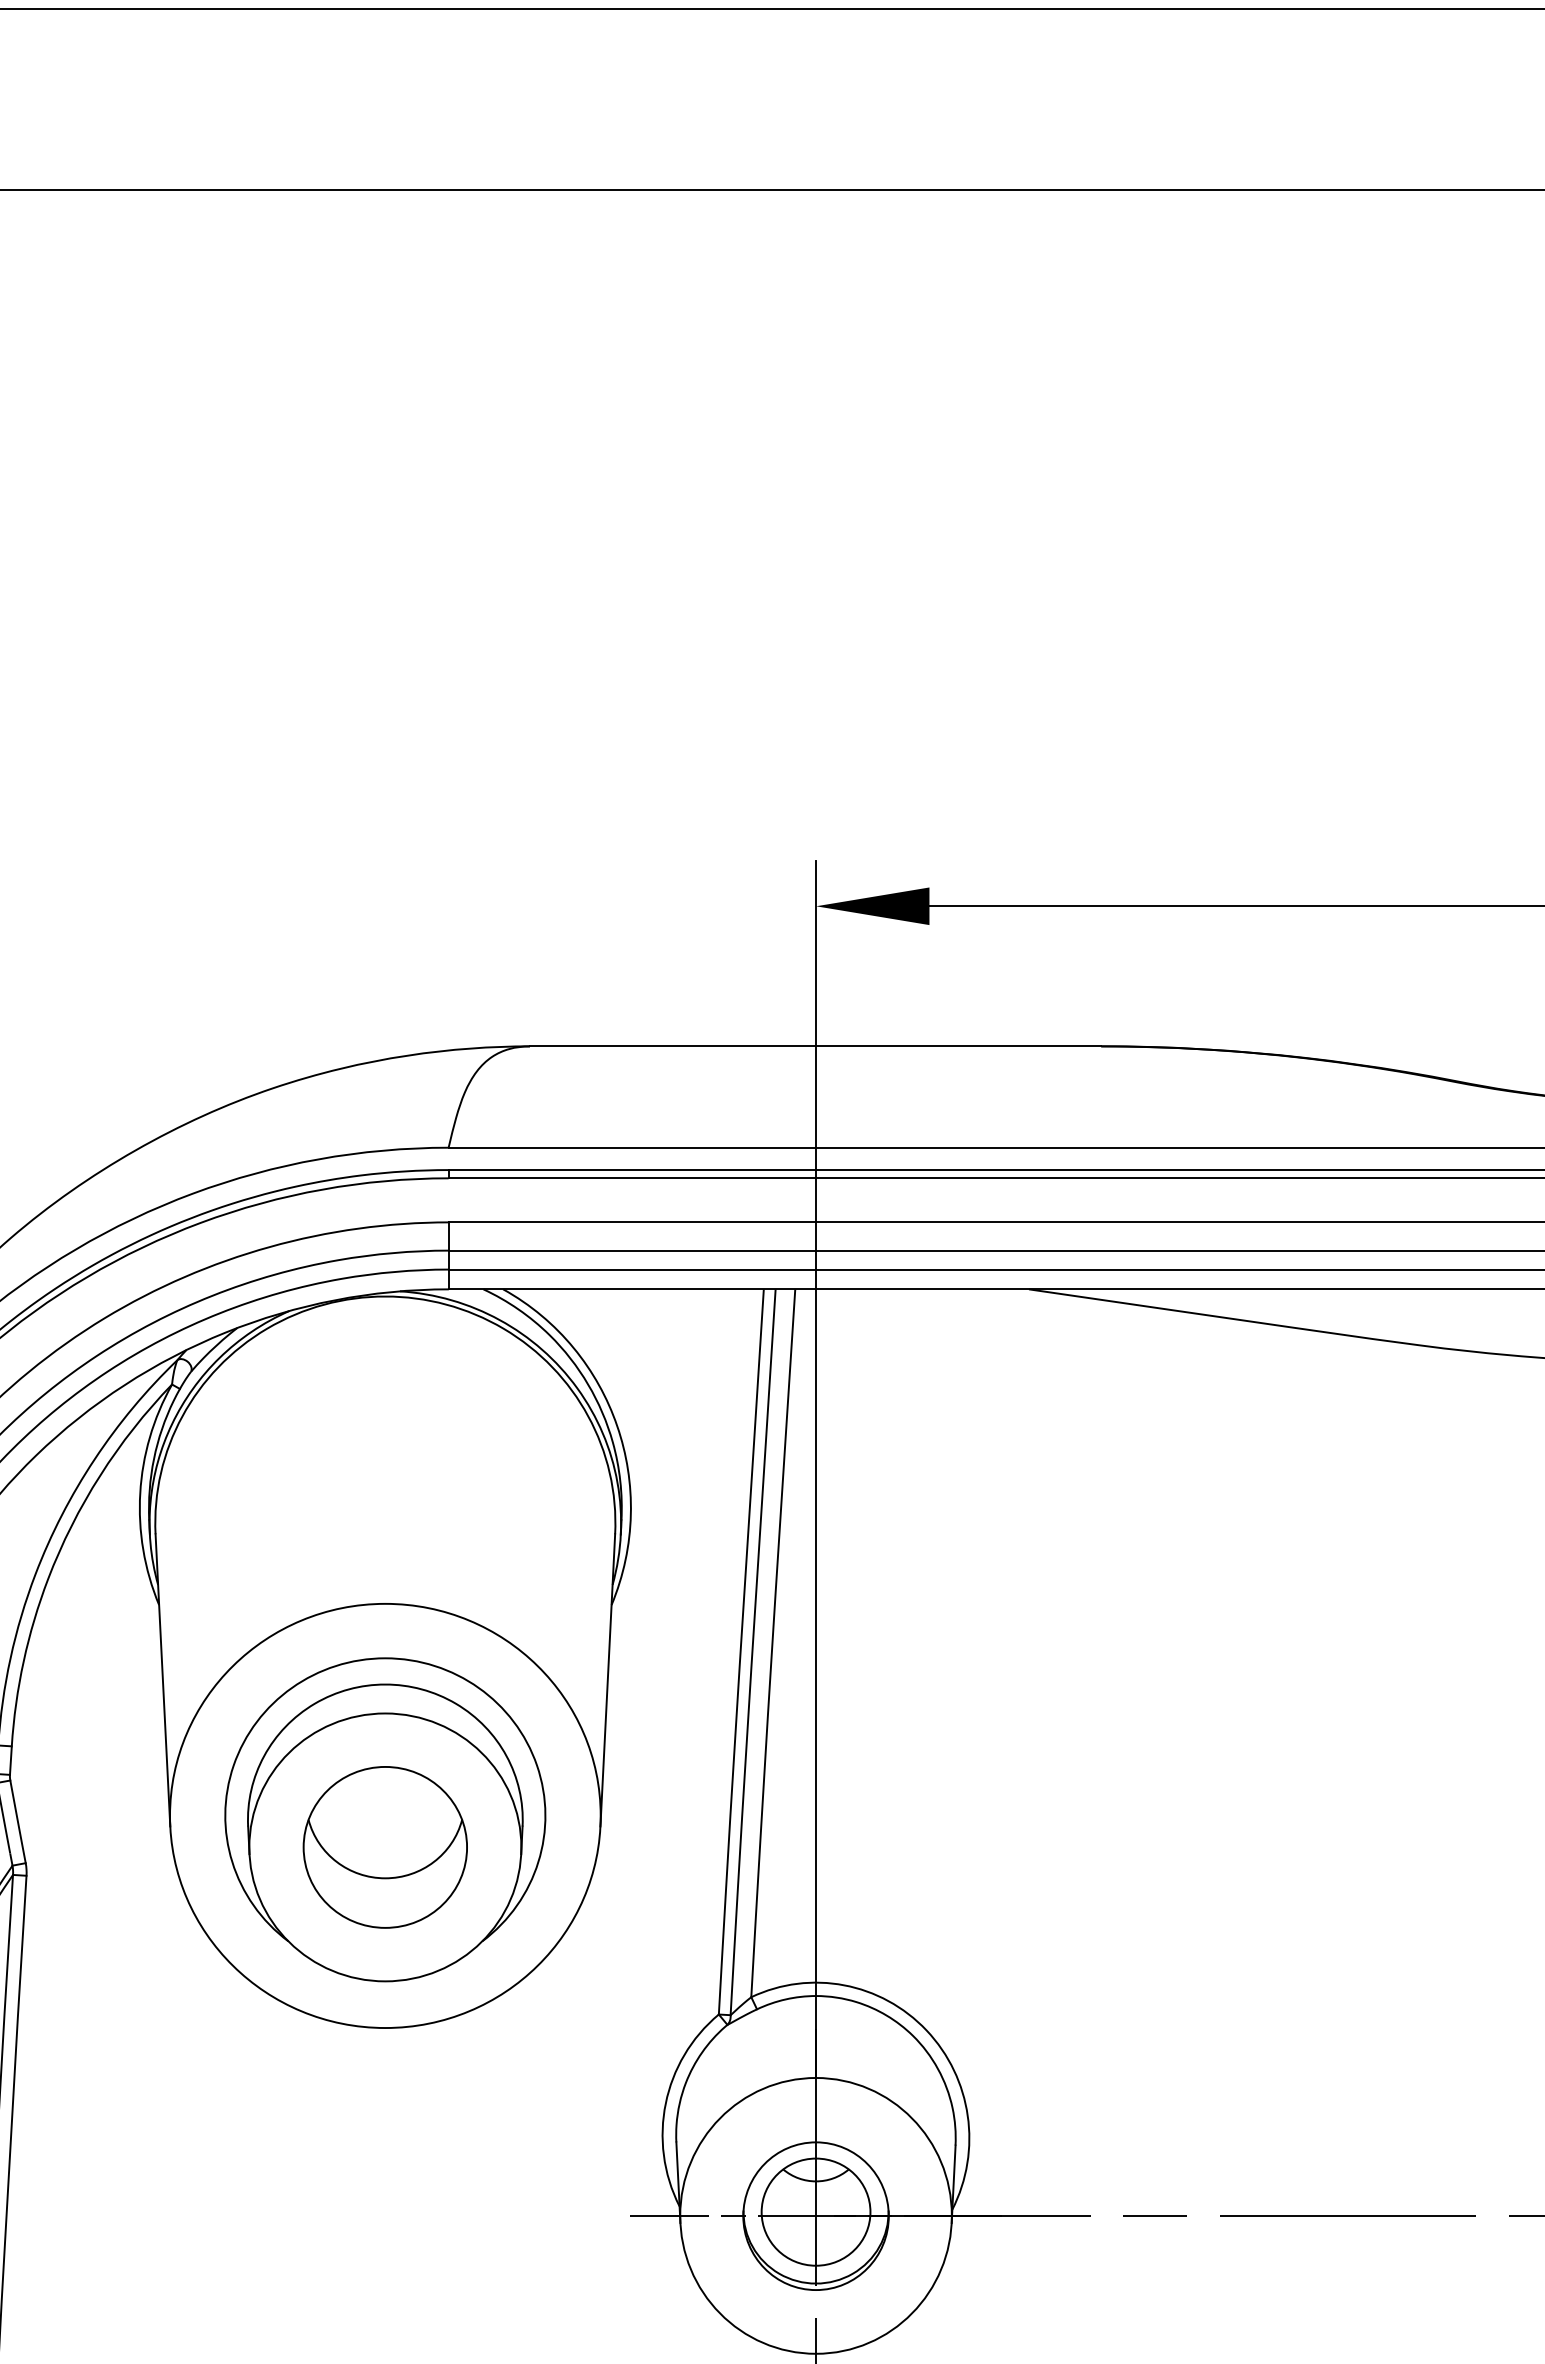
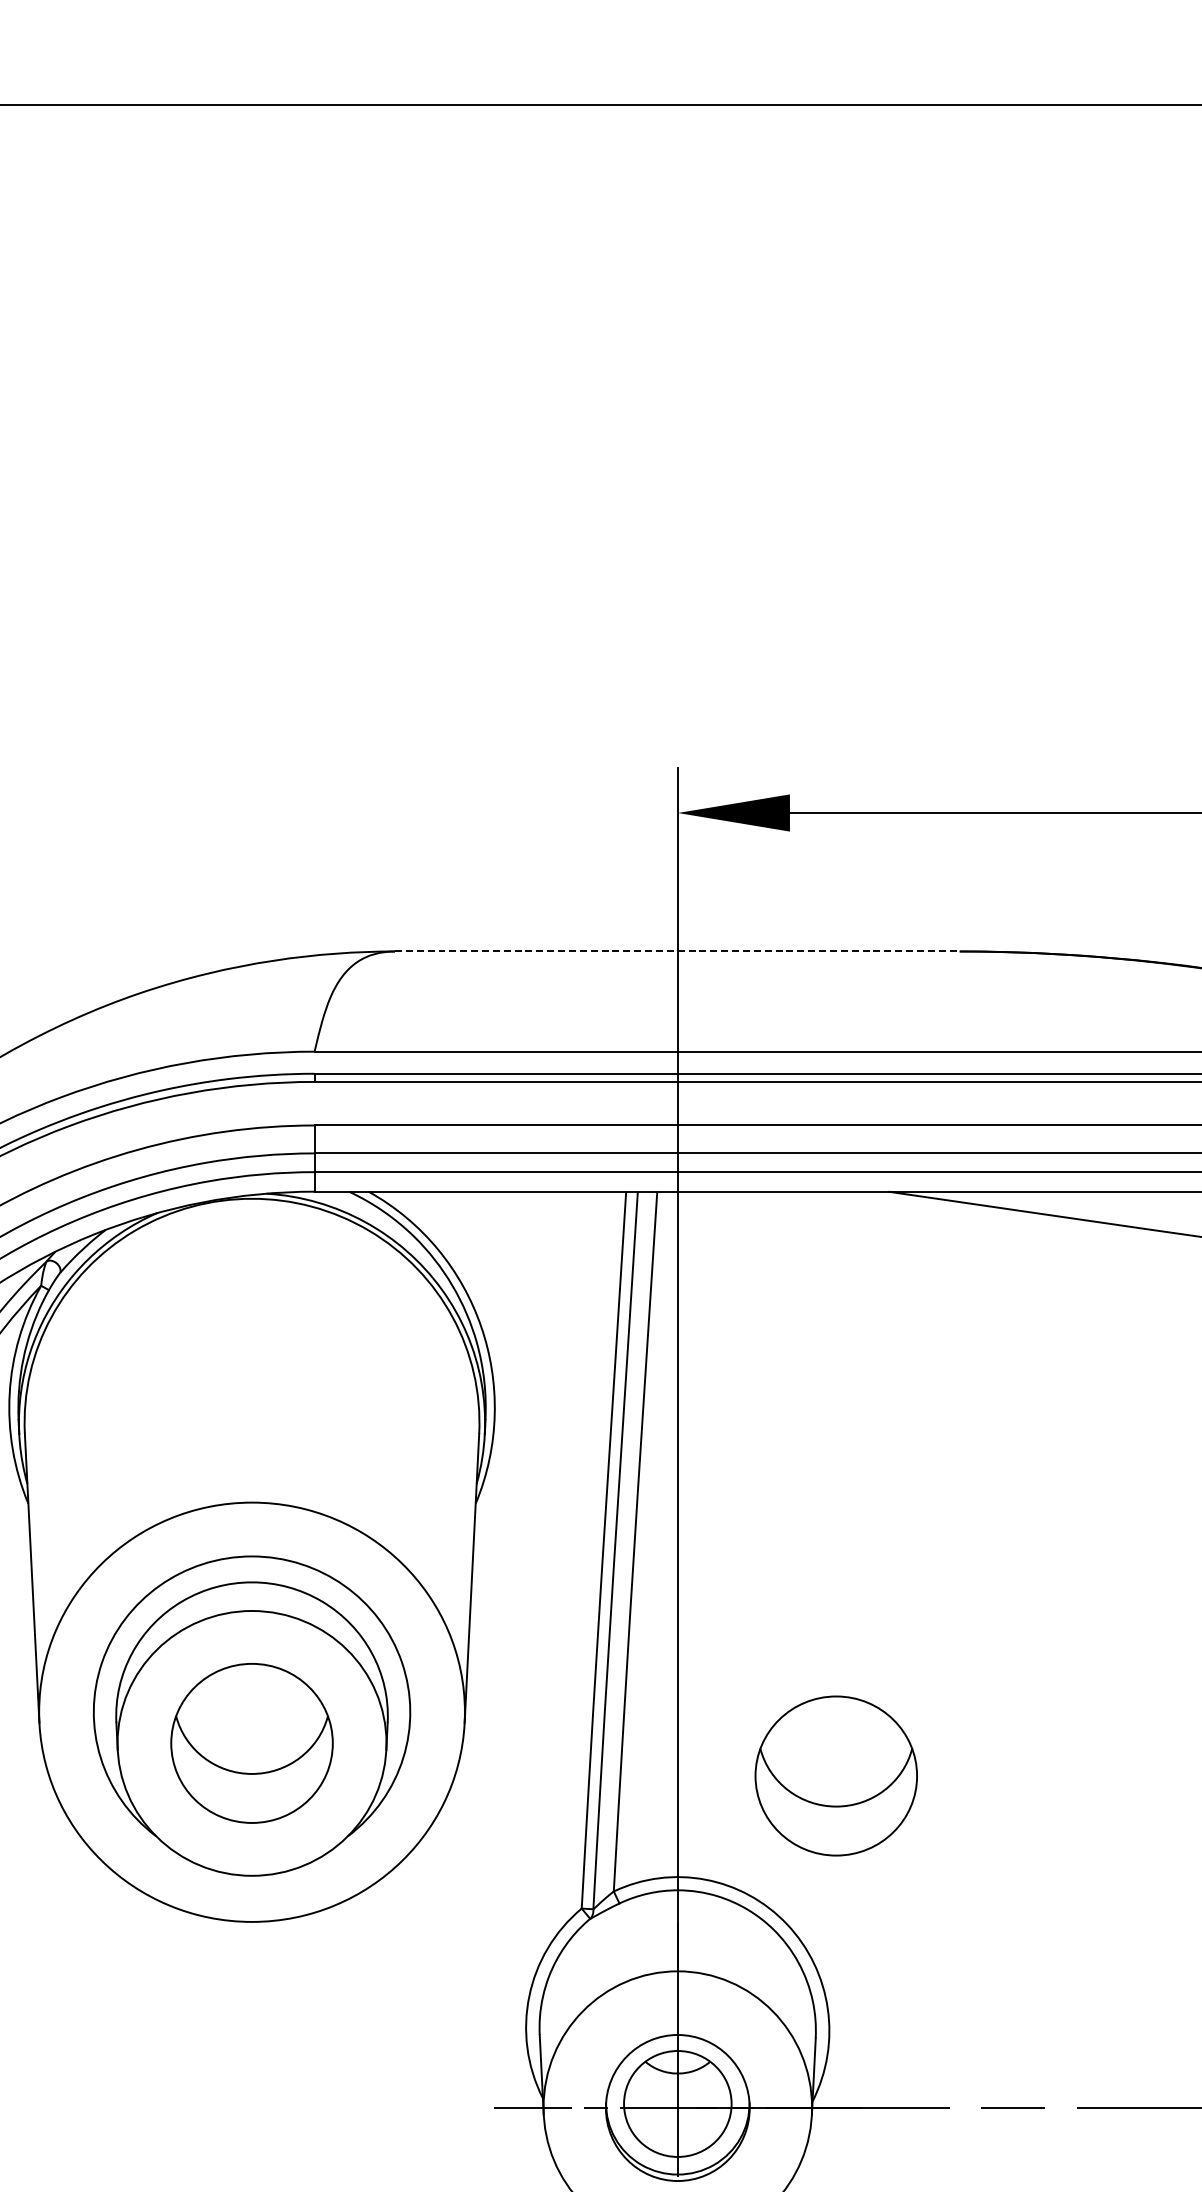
line: (815, 1046) -> (677, 951), solid -> dashed
part: (975, 1880) -> (835, 1776), added

